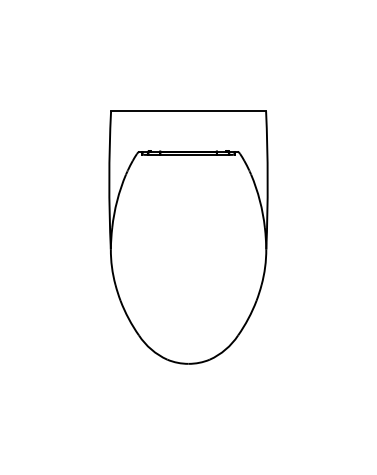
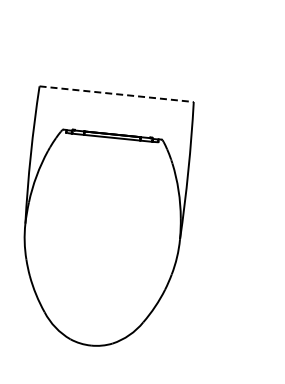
line: (189, 111) -> (117, 94), solid -> dashed

